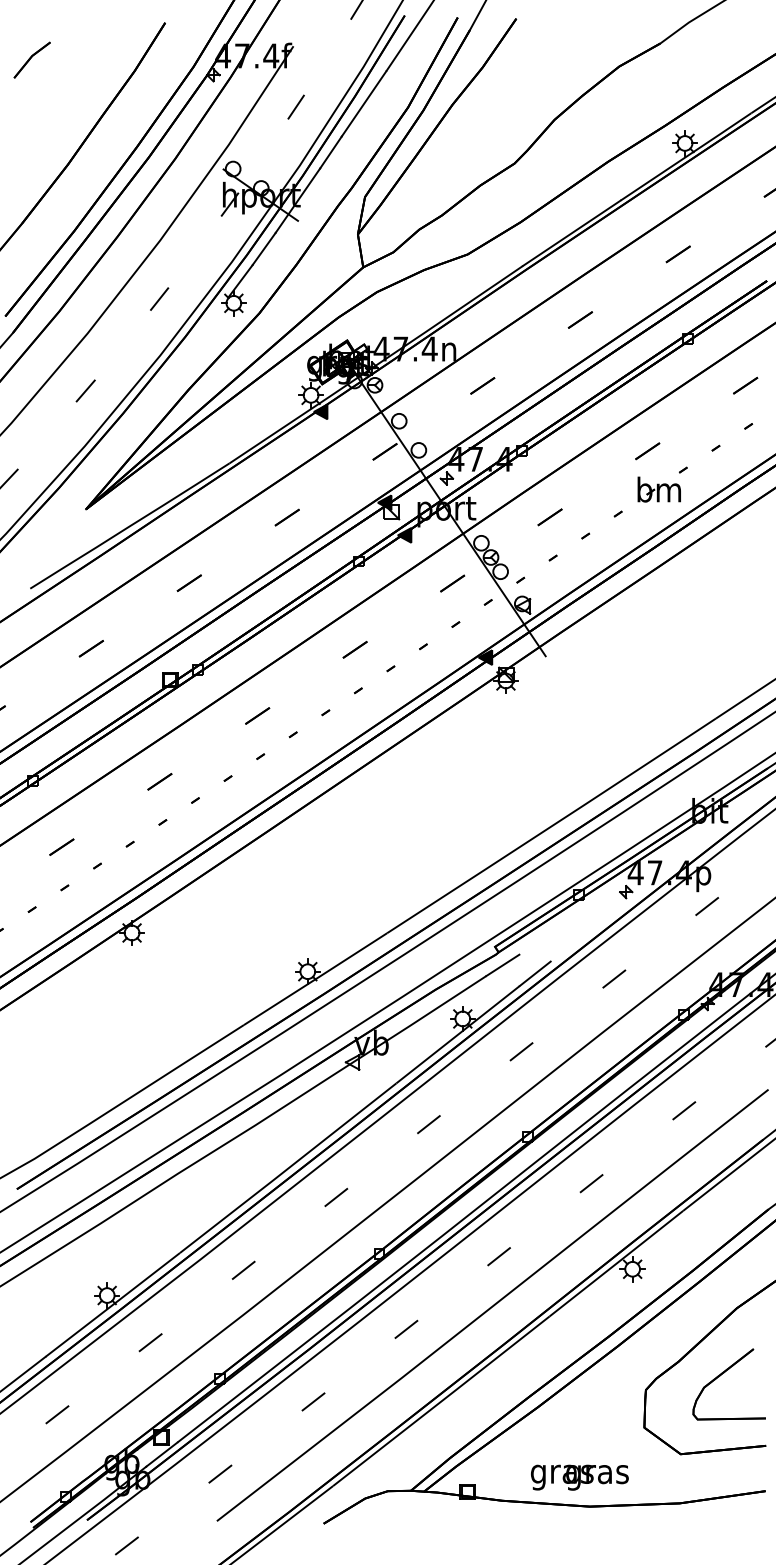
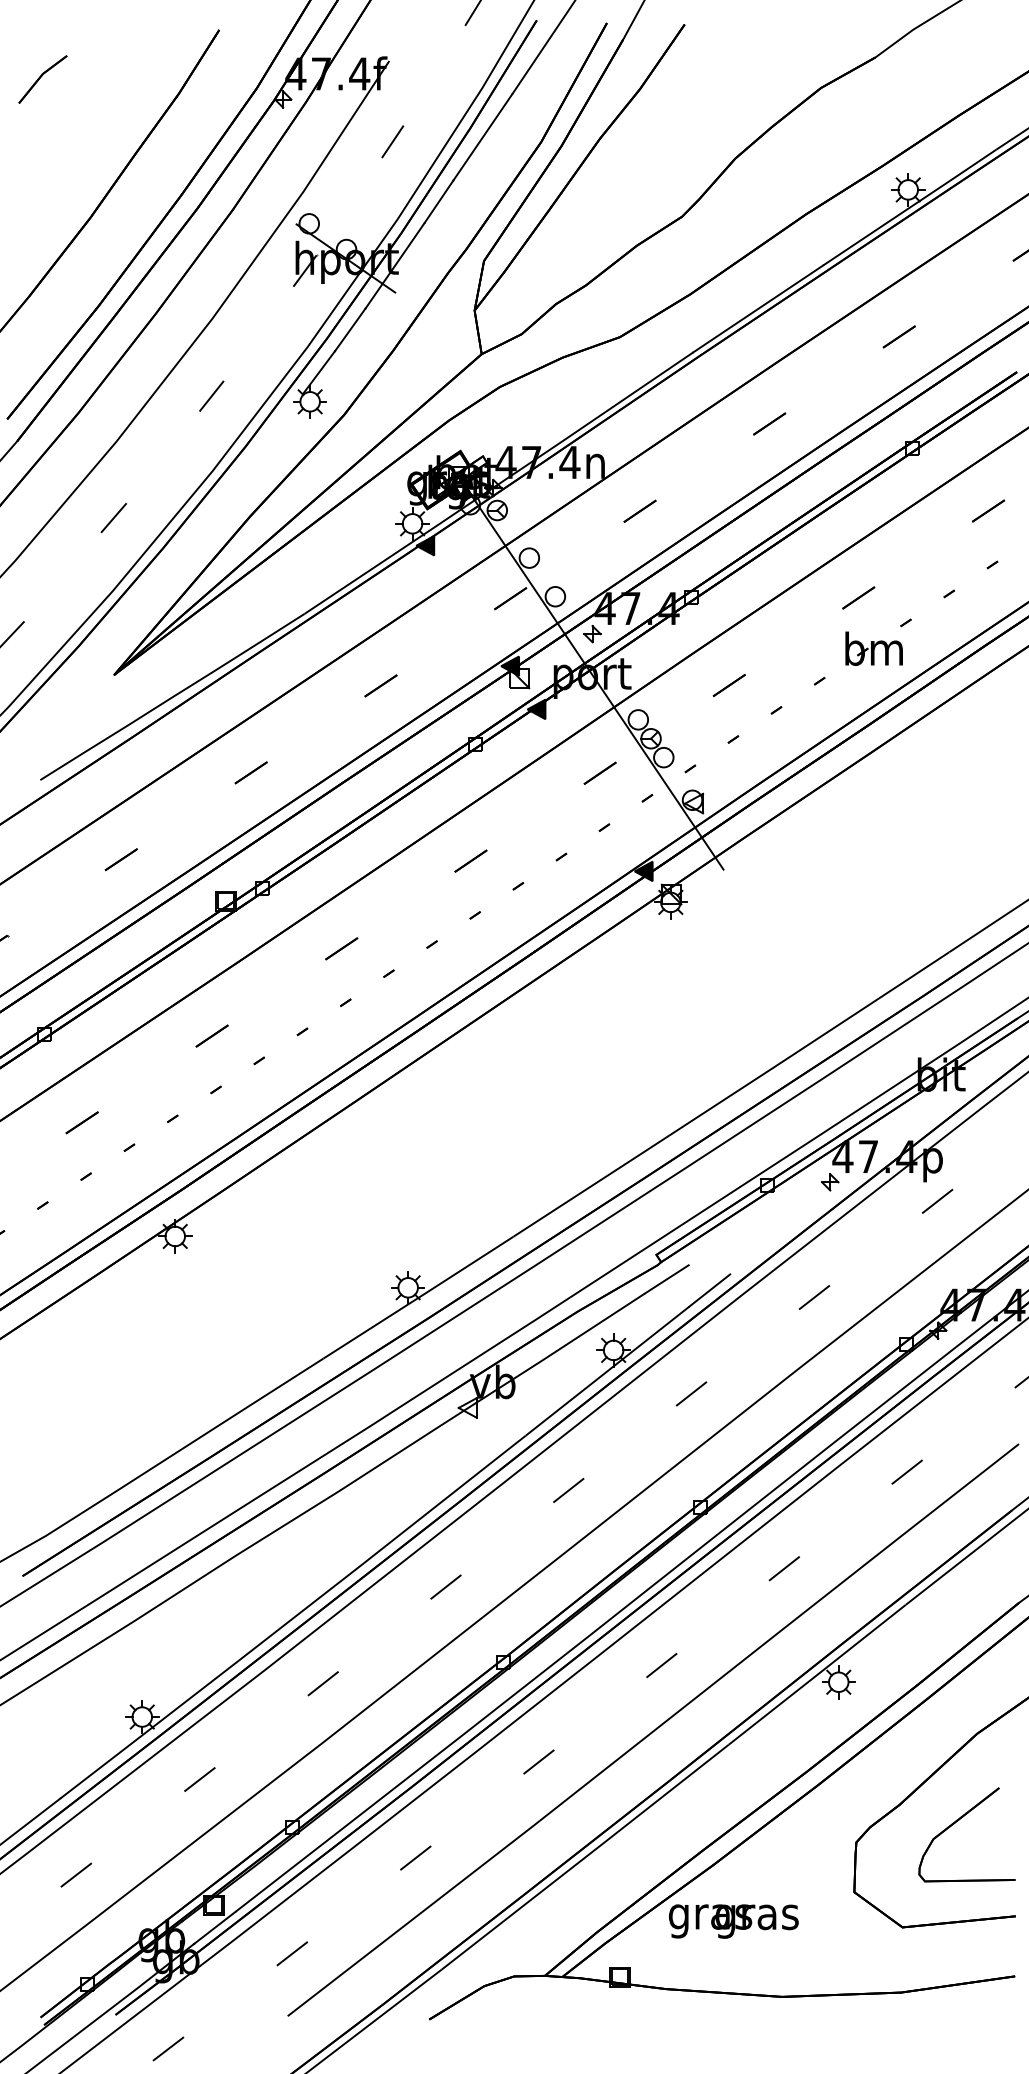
text: (579, 1477) -> (733, 1921), moved

